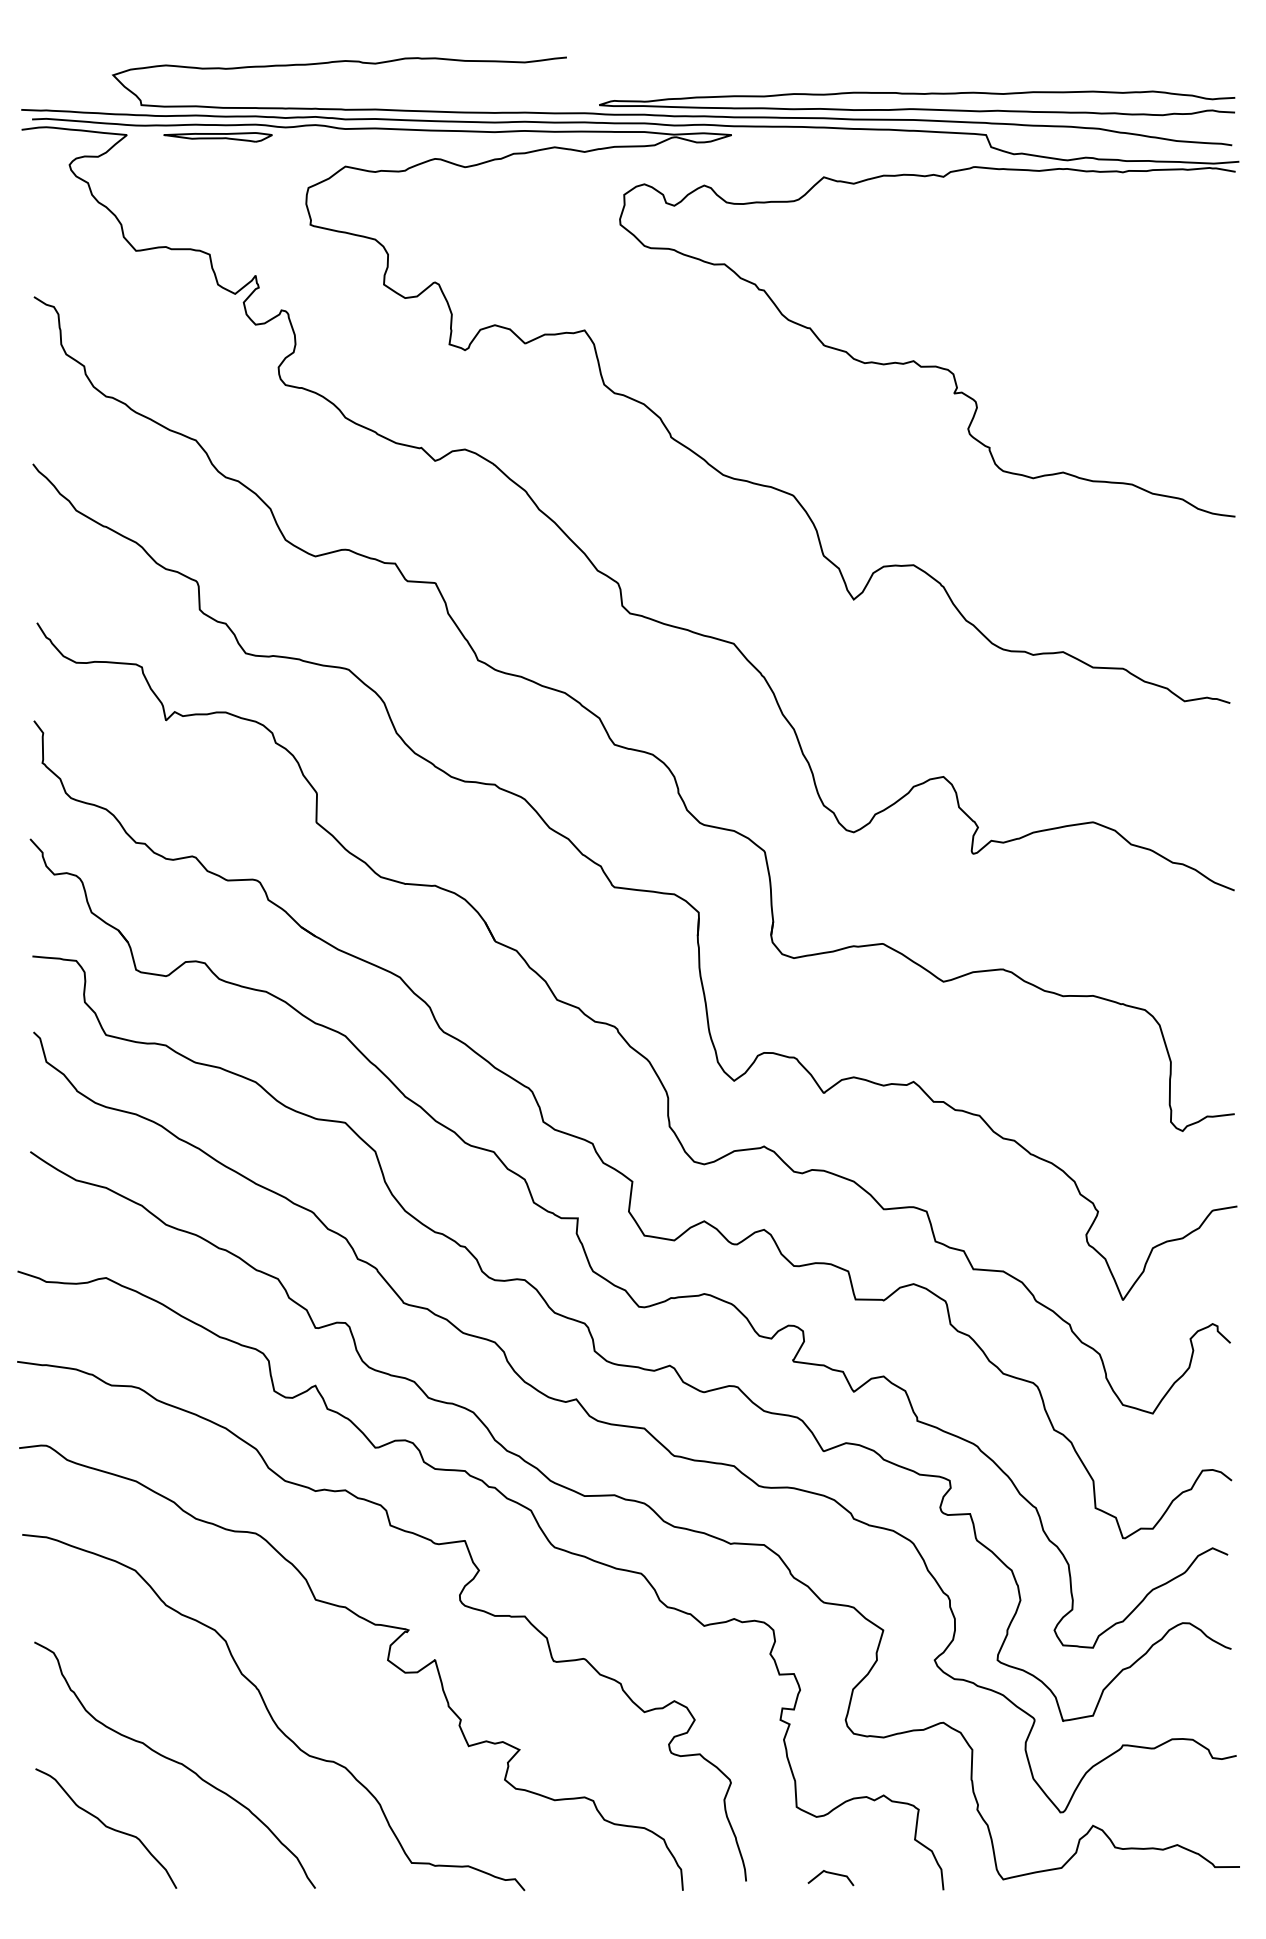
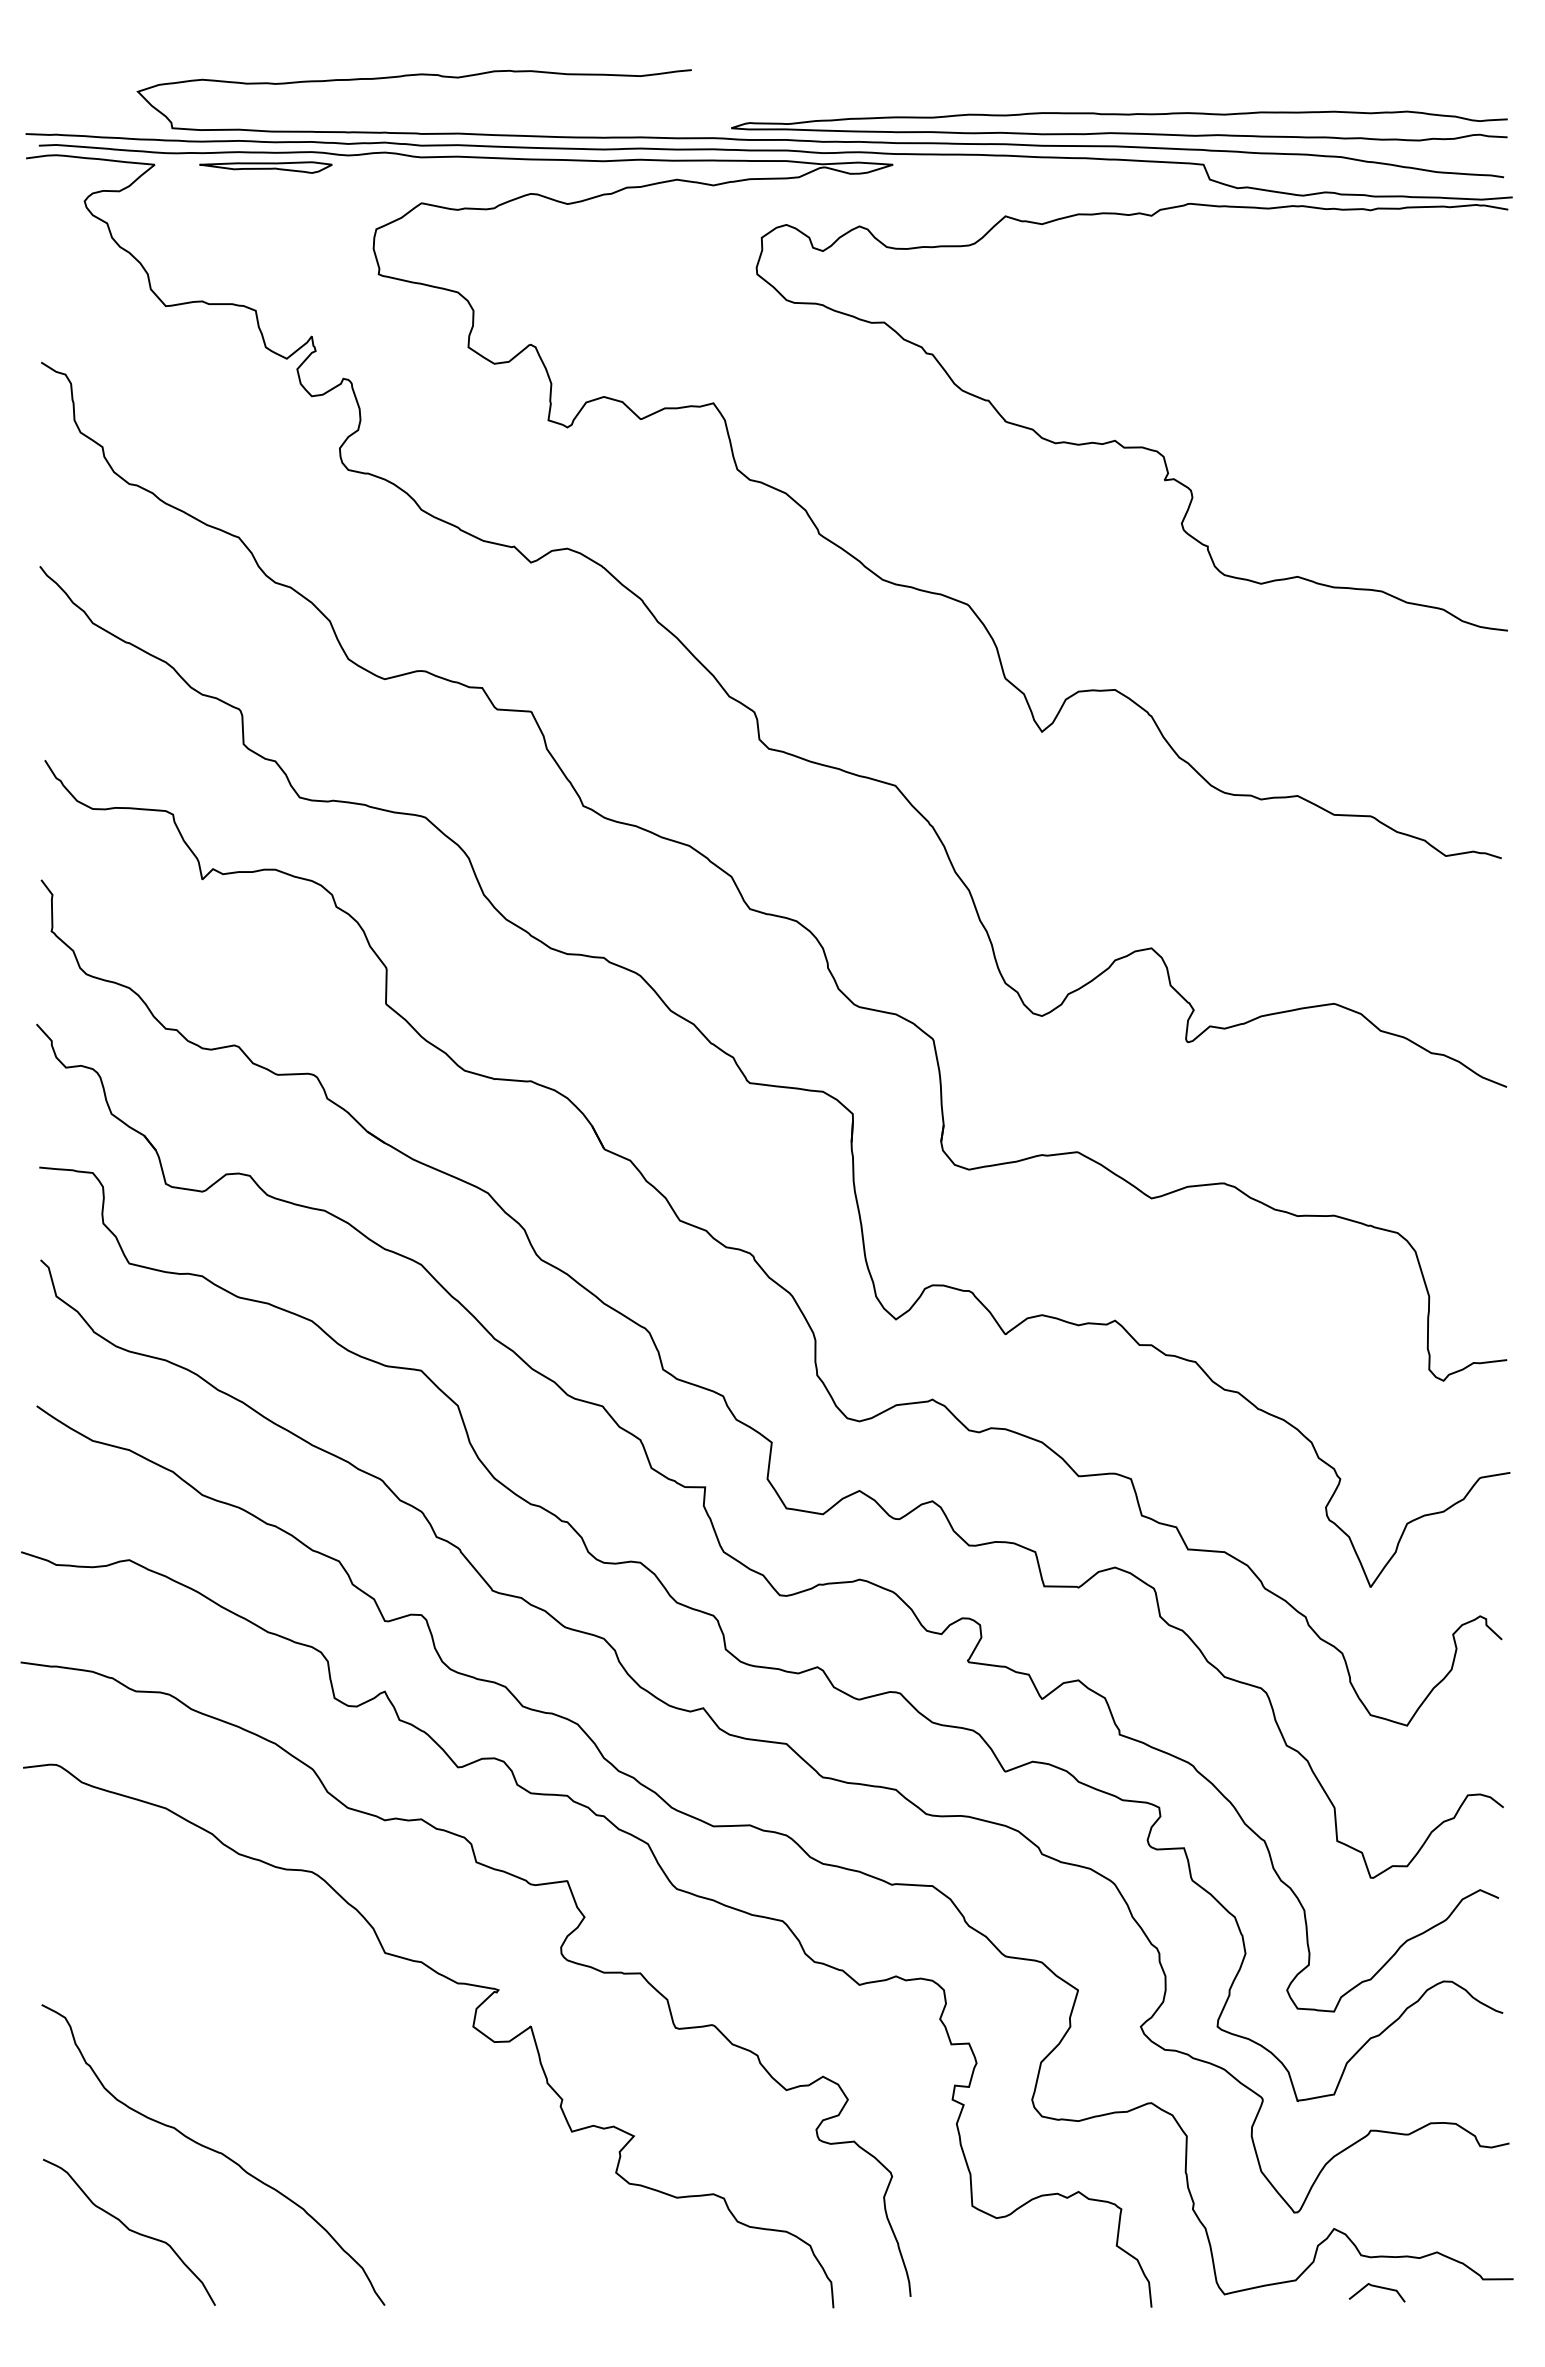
curve: (270, 1714) -> (330, 2092), removed
curve: (830, 1873) -> (1376, 2287), moved

